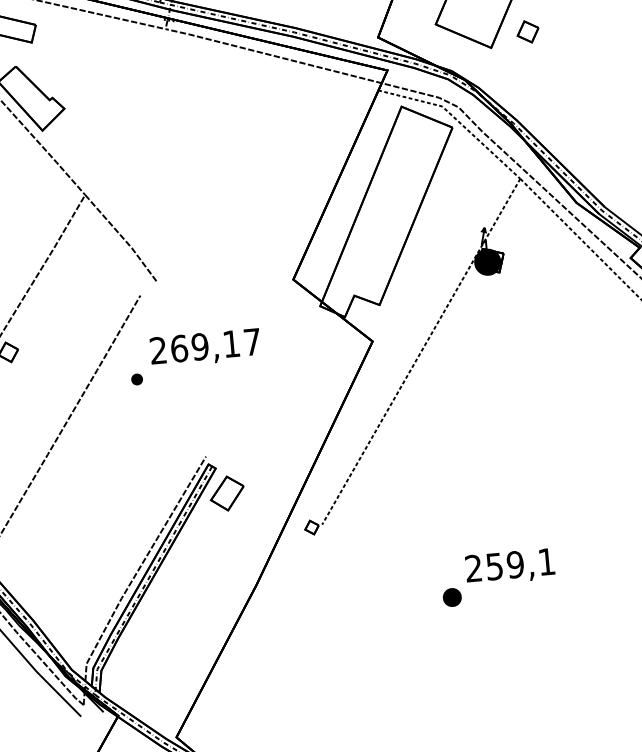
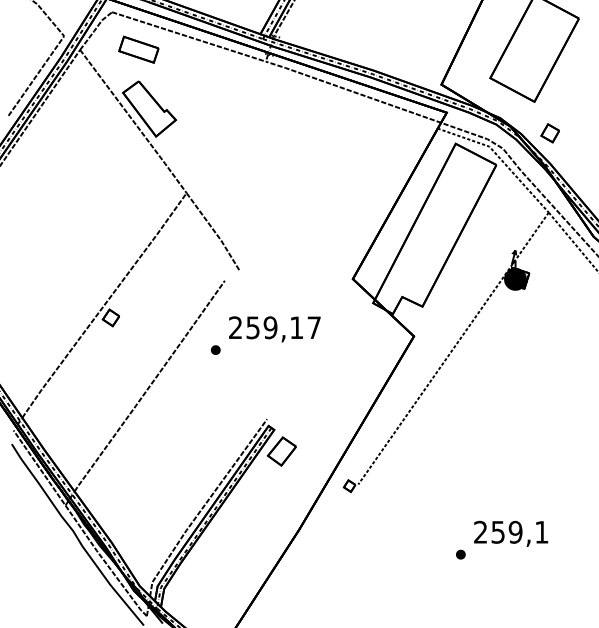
part: (527, 32) -> (549, 133), moved
text: (179, 348) -> (253, 327), 269,17 -> 259,17
part: (451, 597) -> (460, 554), size x0.62

